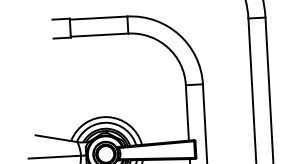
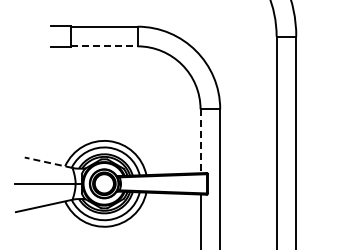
line: (99, 35) -> (104, 46), solid -> dashed
line: (187, 113) -> (200, 141), solid -> dashed
line: (56, 138) -> (48, 162), solid -> dashed

